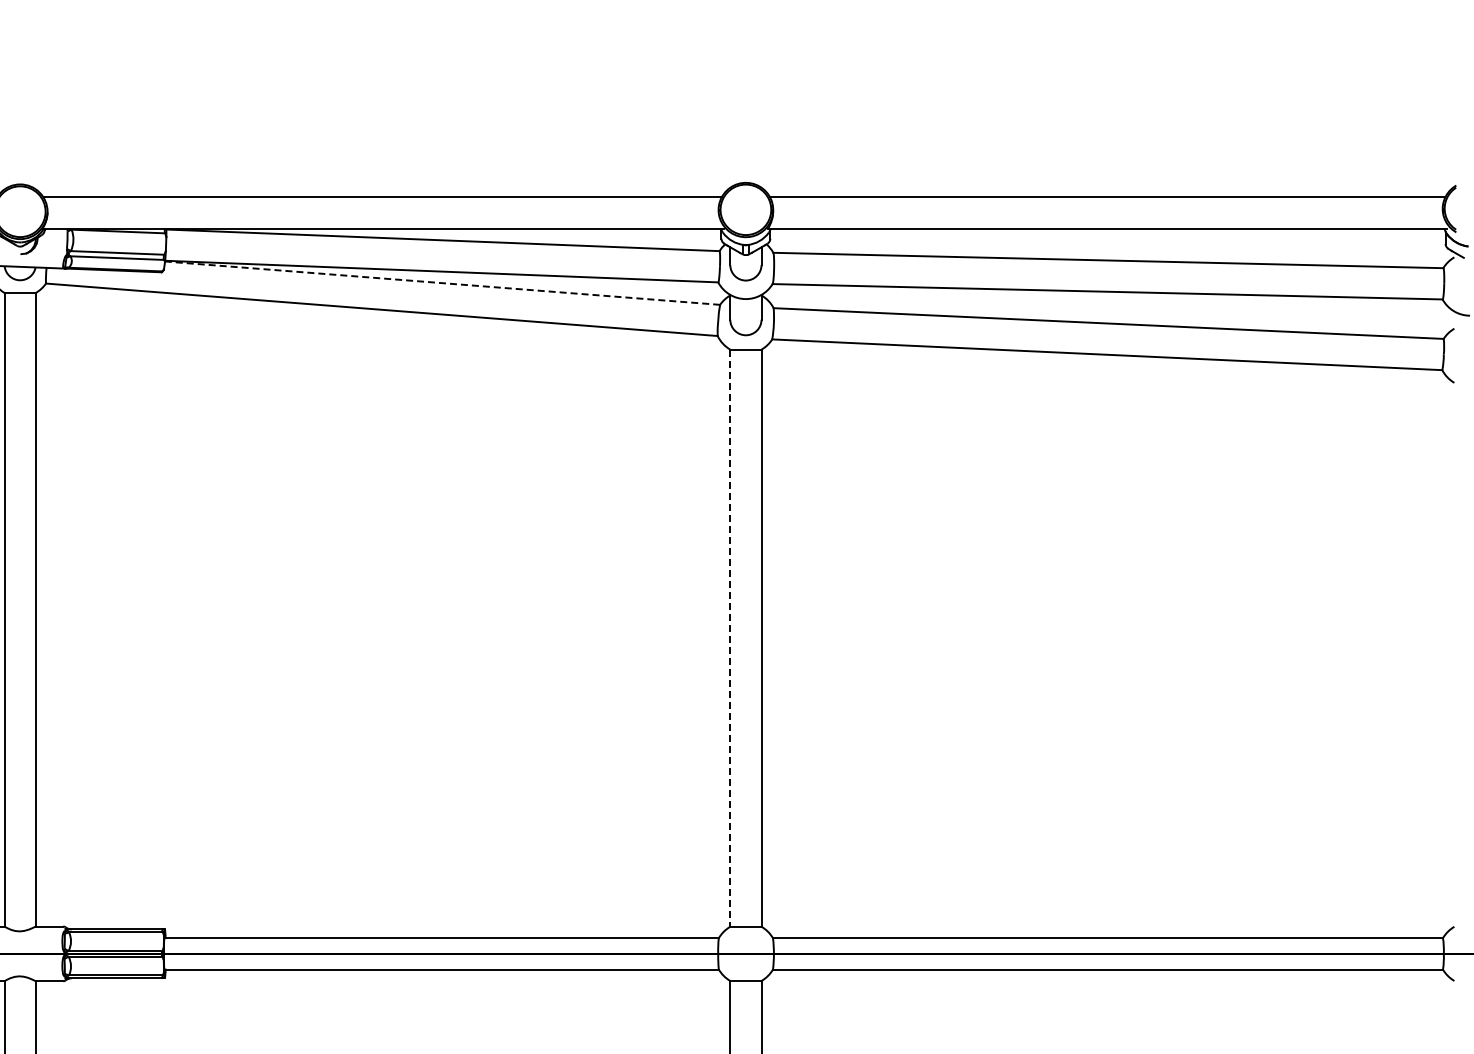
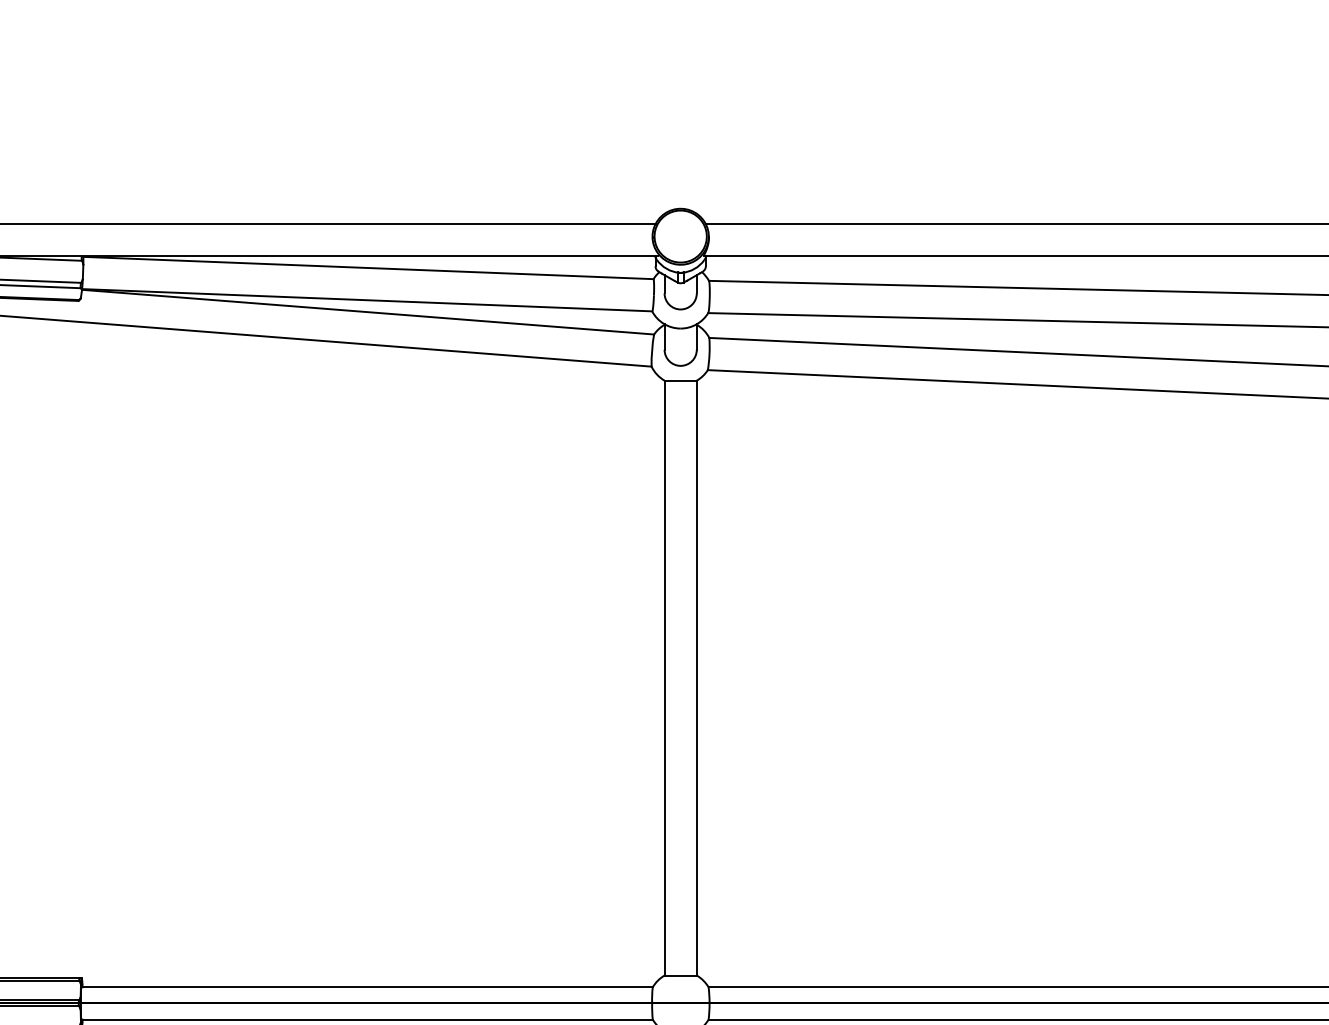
line: (442, 283) -> (367, 312), dashed -> solid
line: (730, 638) -> (664, 678), dashed -> solid

